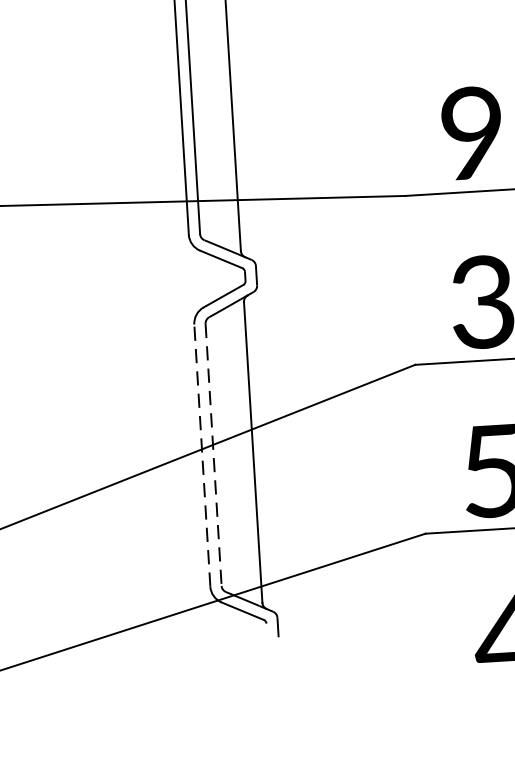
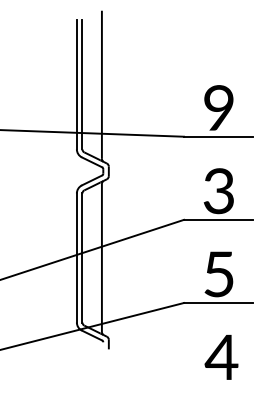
line: (213, 453) -> (82, 257), dashed -> solid
line: (201, 454) -> (76, 257), dashed -> solid

